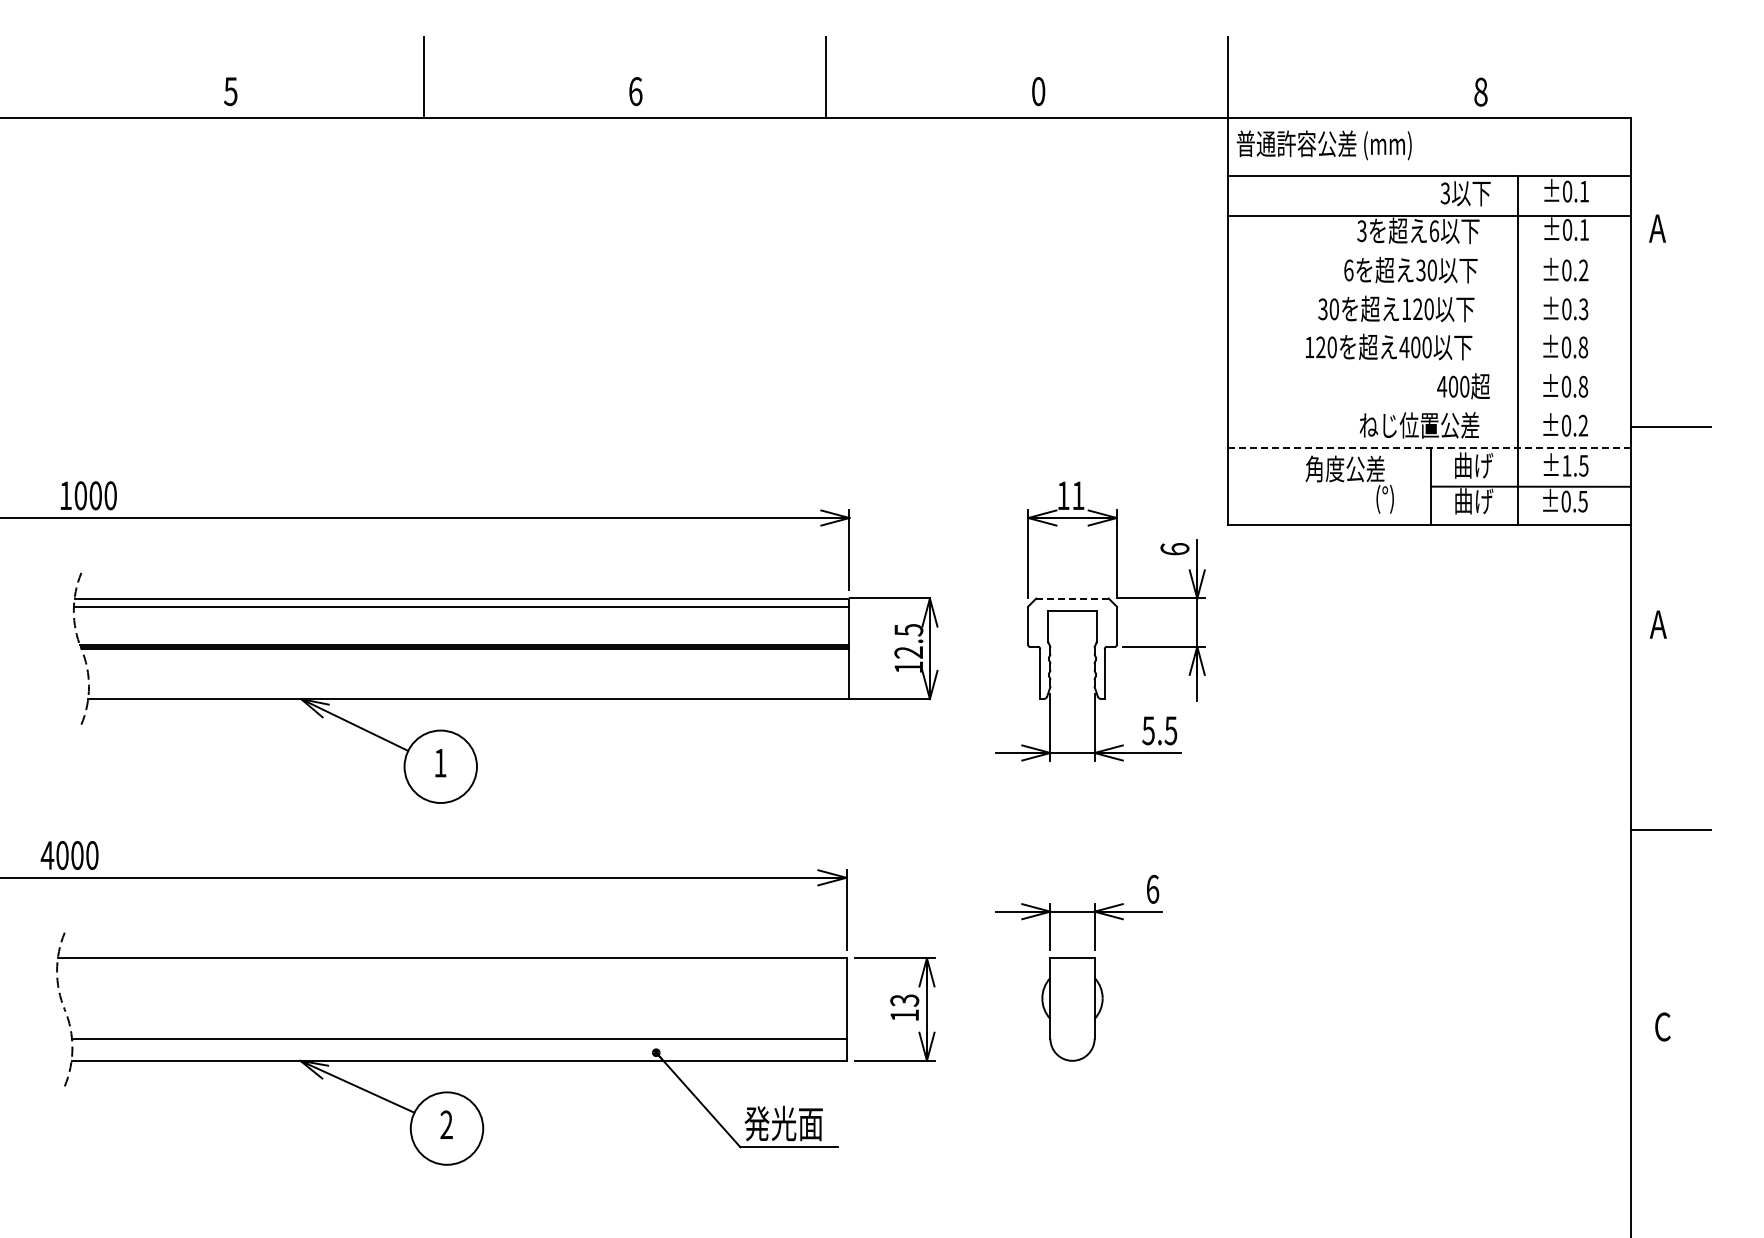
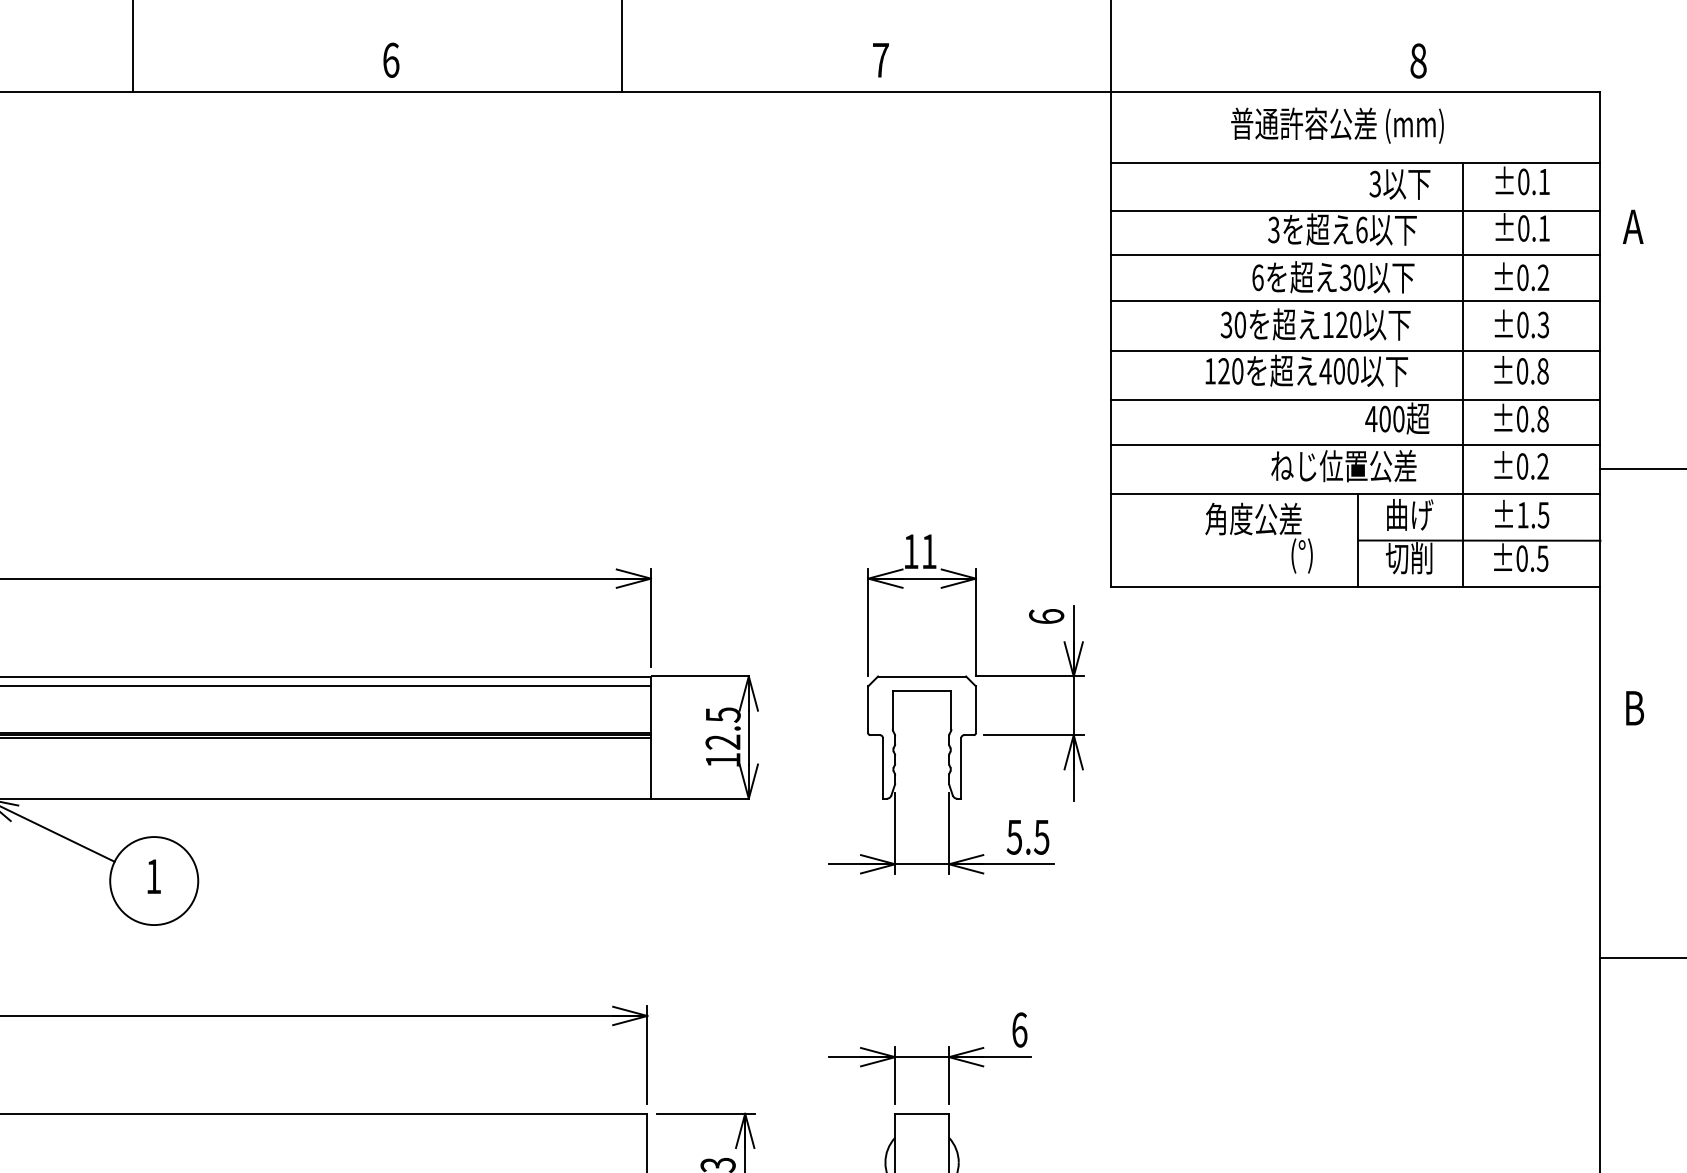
text: (1038, 91) -> (880, 60), 0 -> 7
text: (1323, 145) -> (1336, 125), moved
line: (1429, 251) -> (1356, 254), added
line: (1429, 289) -> (1356, 300), added
line: (1429, 331) -> (1356, 351), added
line: (1429, 370) -> (1356, 399), added
line: (1429, 407) -> (1356, 444), added
line: (1428, 448) -> (1354, 494), dashed -> solid
text: (1473, 501) -> (1409, 558), 曲げ -> 切削
line: (1072, 598) -> (922, 676), dashed -> solid
text: (1657, 624) -> (1633, 708), A -> B

